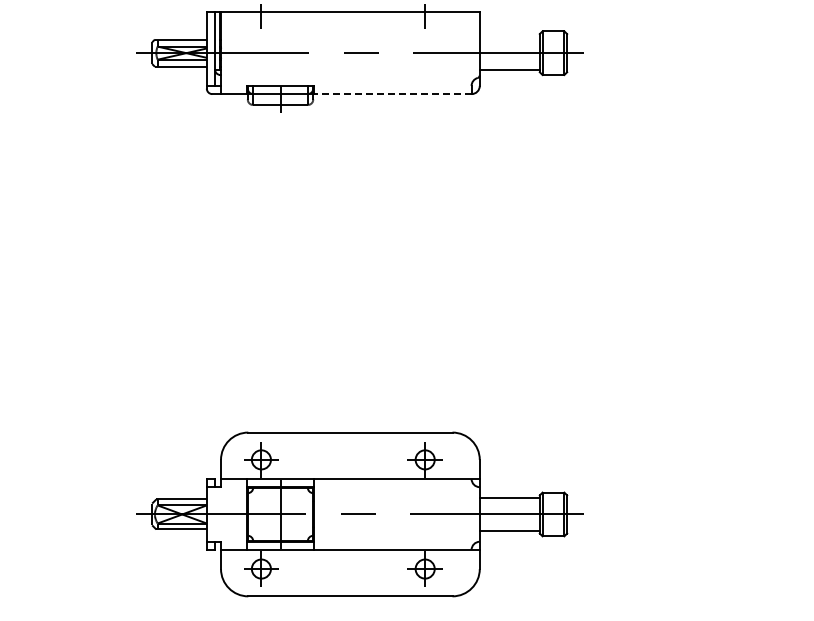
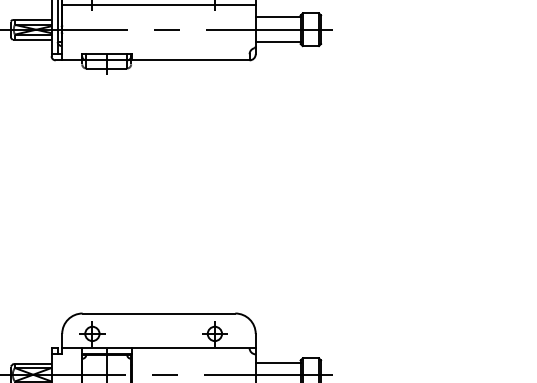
line: (350, 20) -> (159, 5), added
line: (509, 36) -> (277, 17), added
line: (392, 94) -> (190, 60), dashed -> solid

